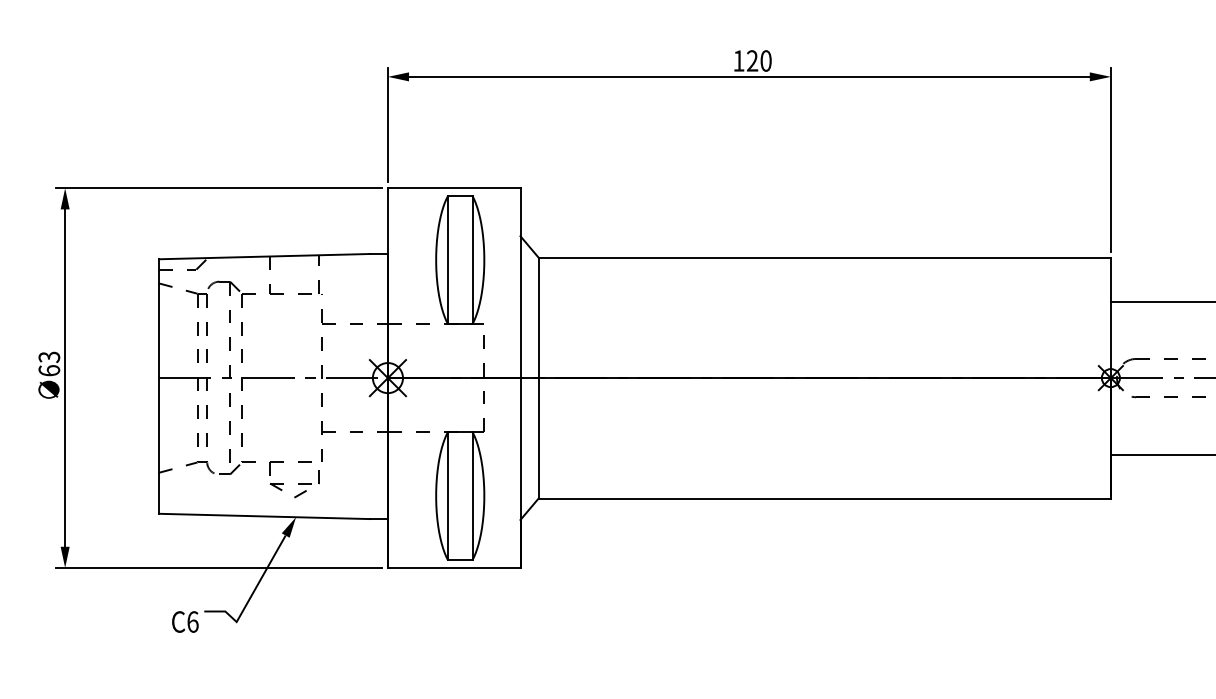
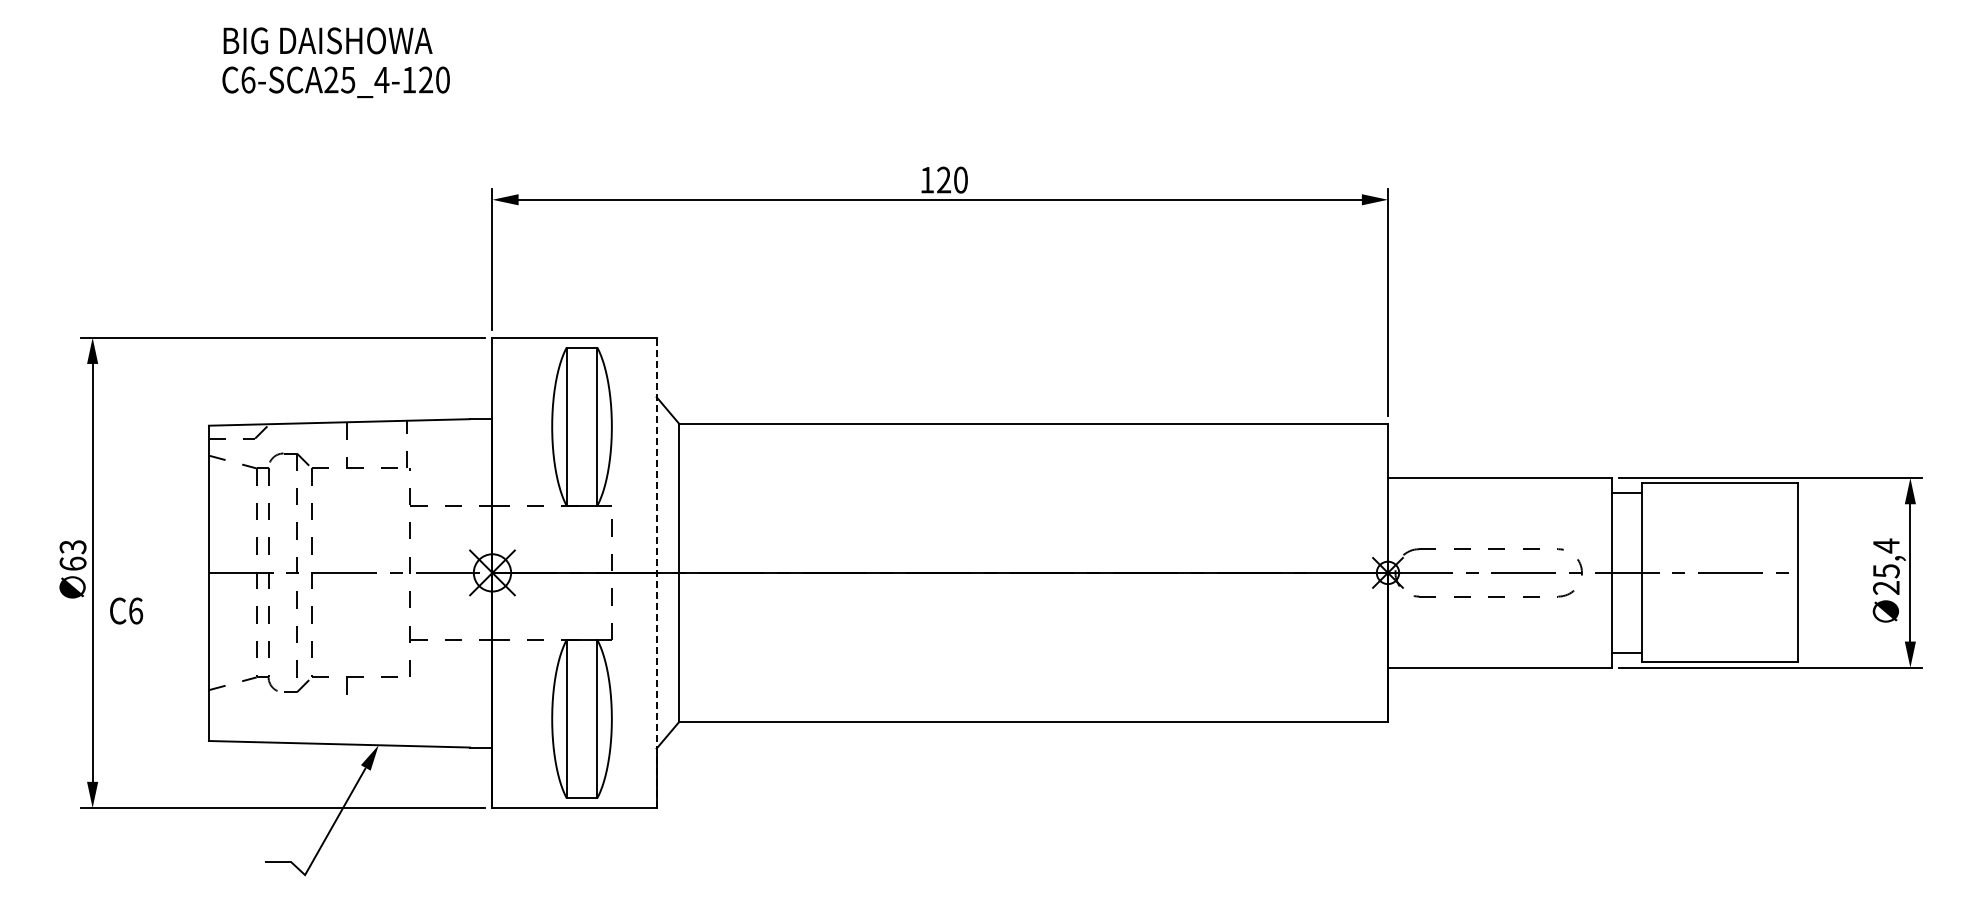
line: (520, 377) -> (656, 572), solid -> dashed
part: (294, 483) -> (376, 703), removed
text: (185, 621) -> (126, 610), moved

